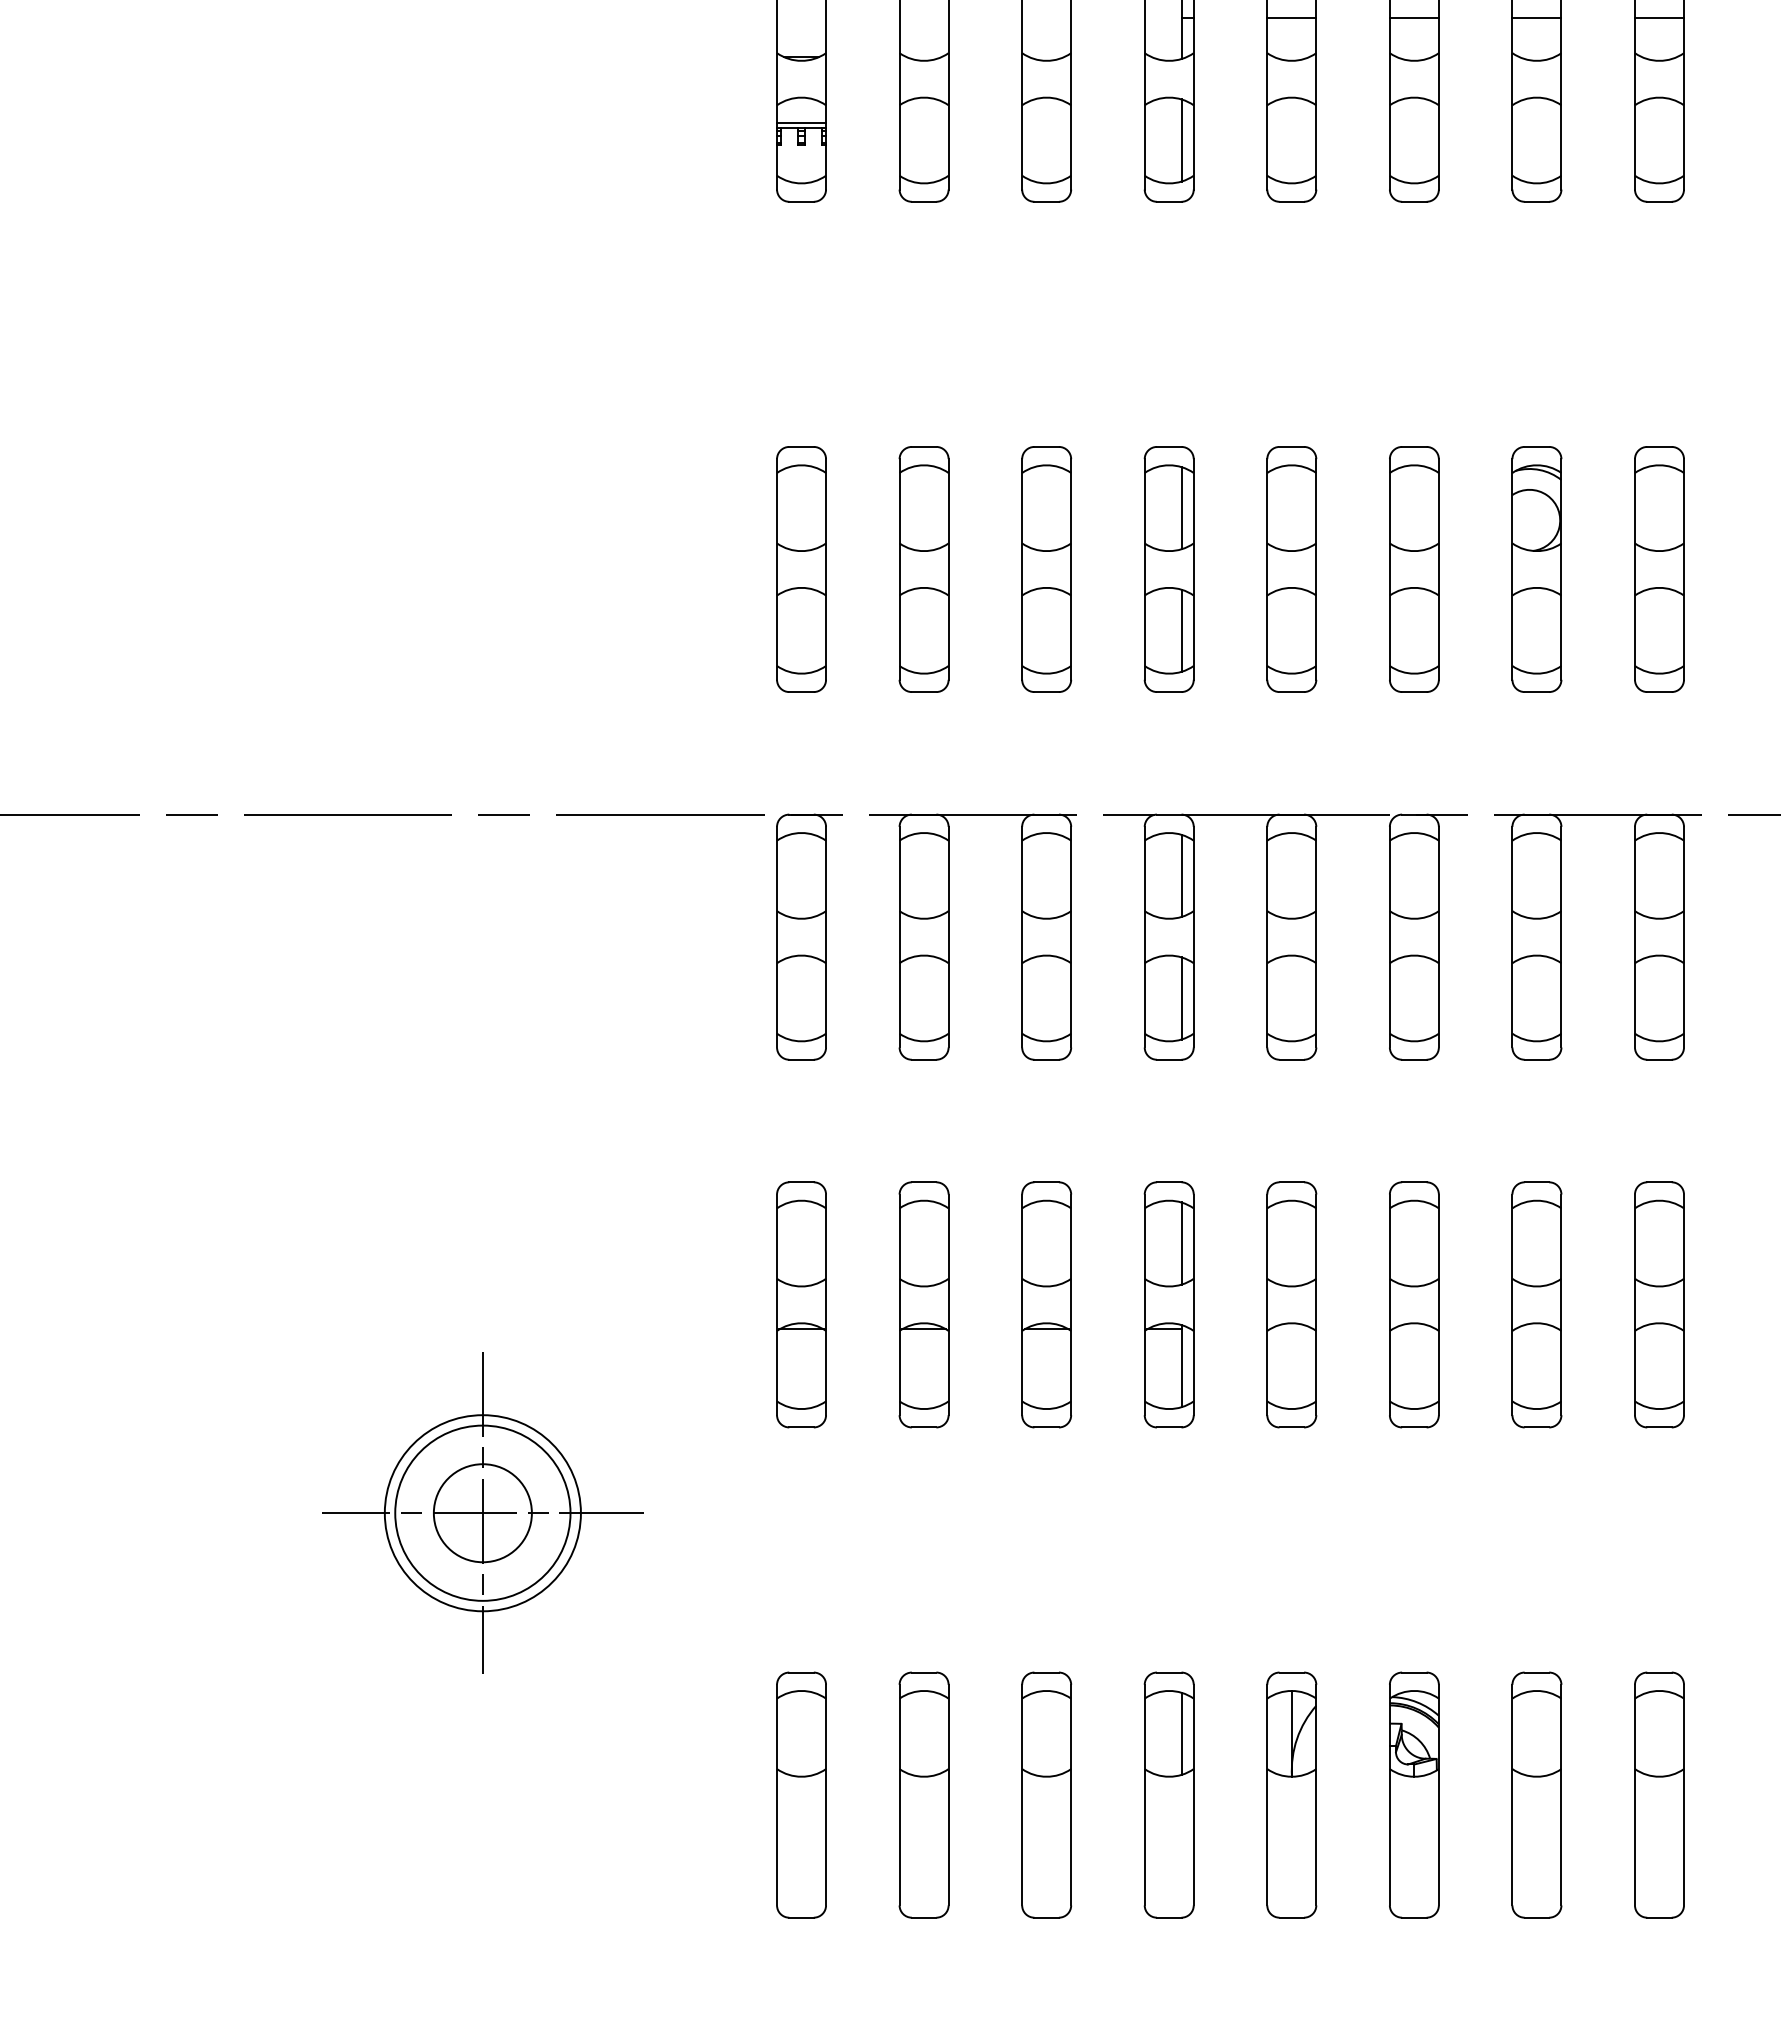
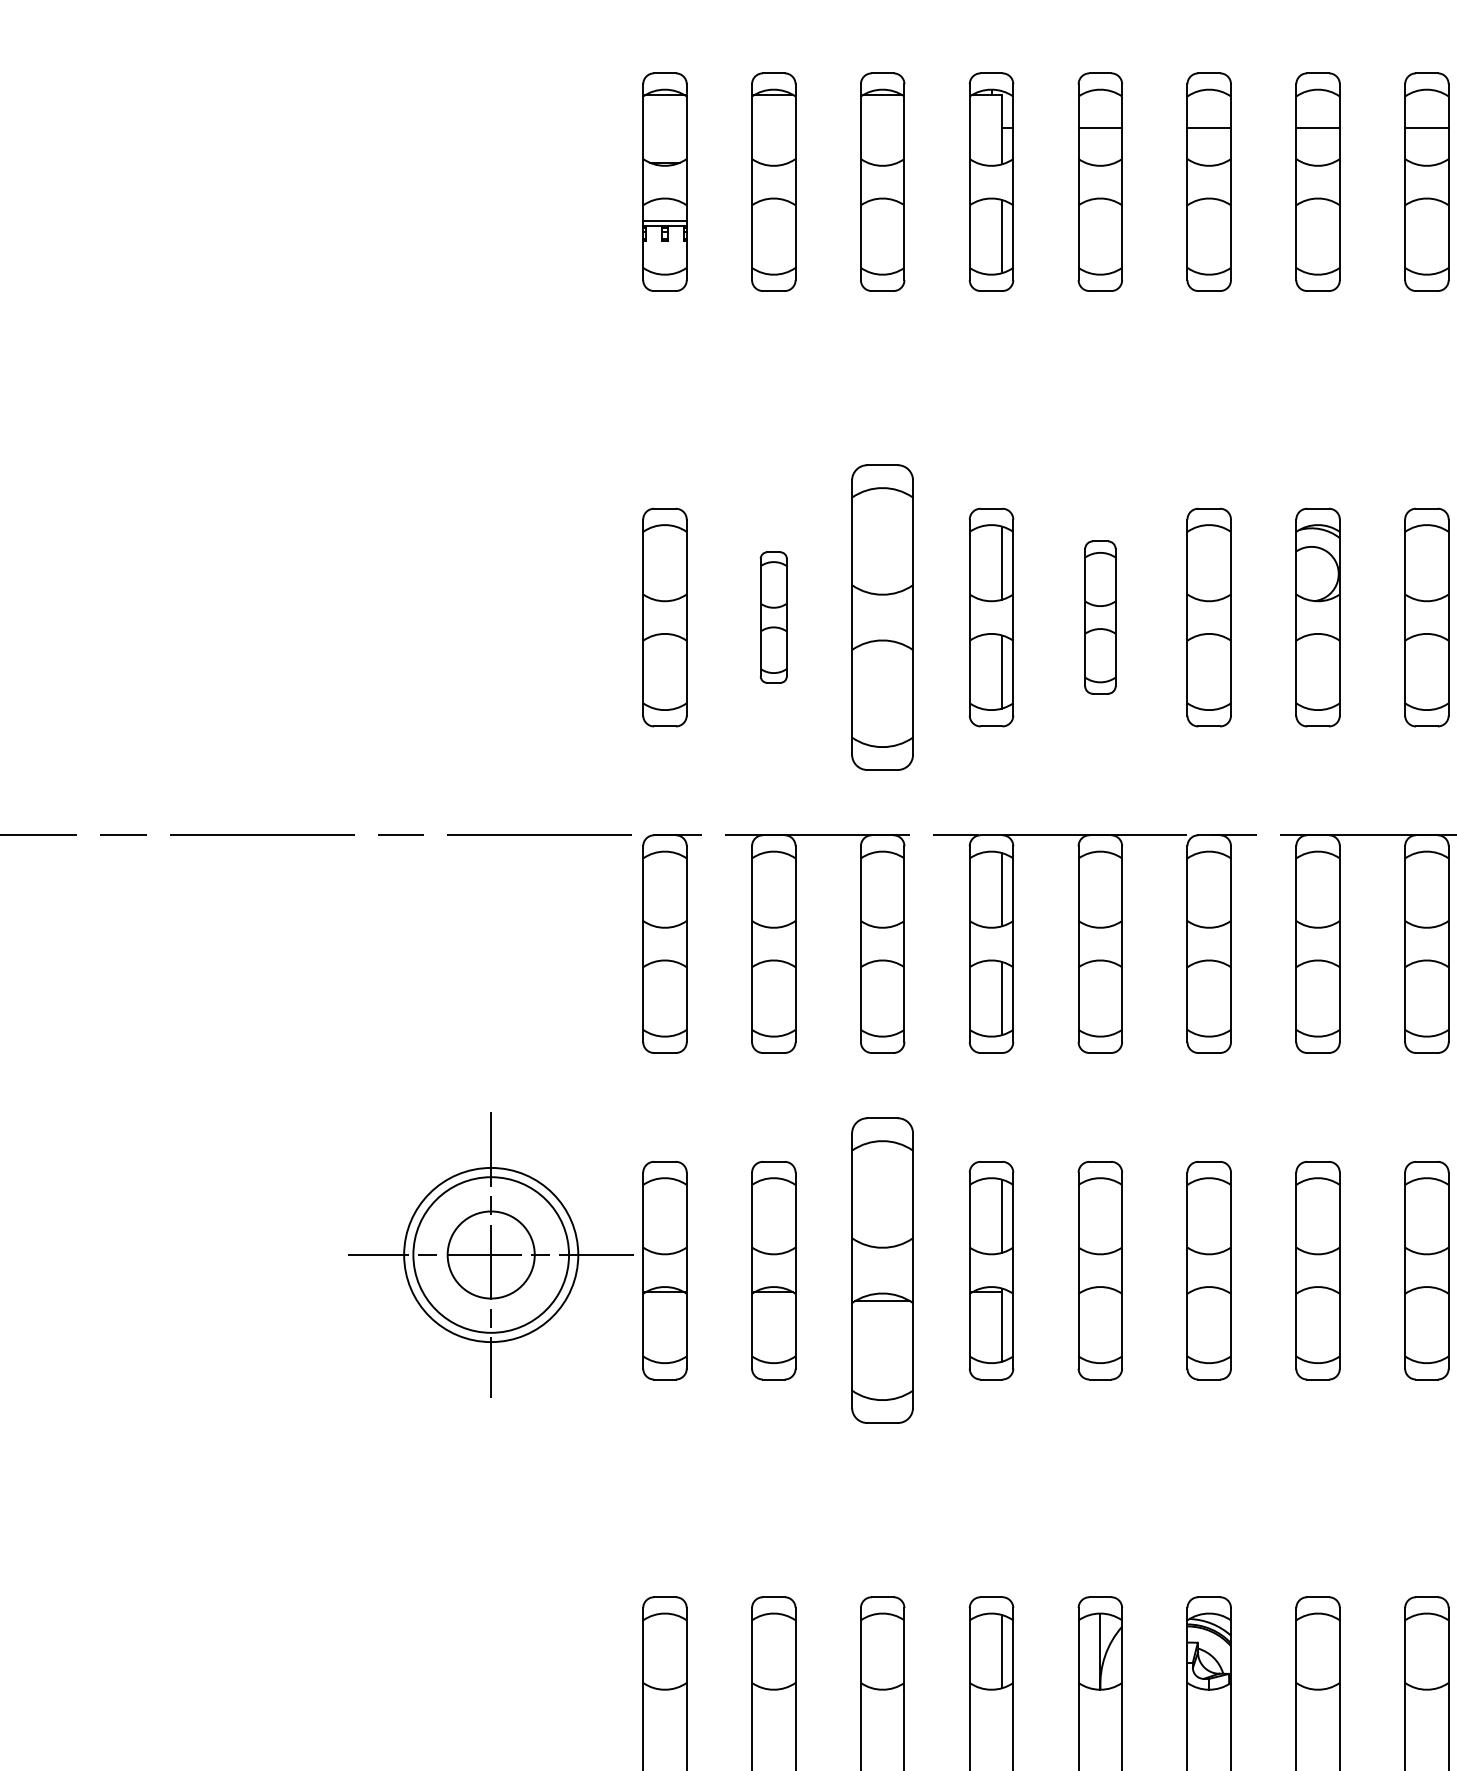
part: (923, 569) -> (773, 617), size x0.6
part: (1046, 569) -> (882, 617), size x1.4
part: (1291, 569) -> (1100, 617), size x0.7
part: (1046, 1304) -> (882, 1270), size x1.4
part: (482, 1512) -> (490, 1254), moved

